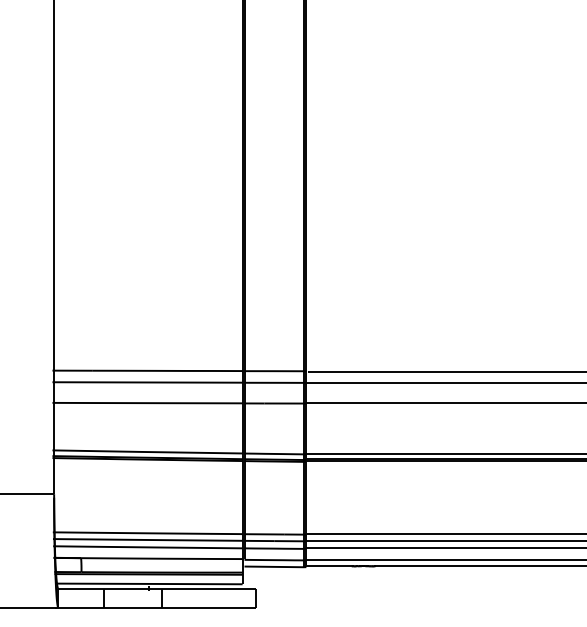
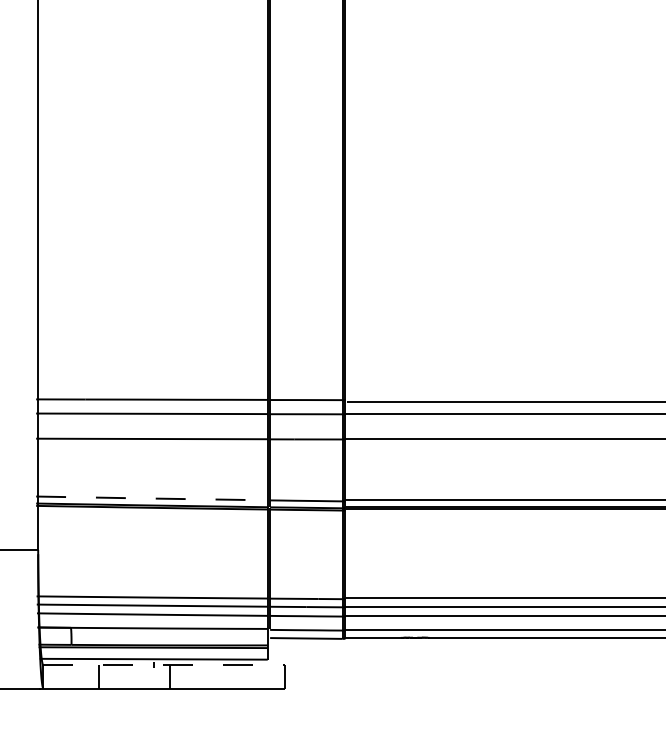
line: (147, 452) -> (151, 499), solid -> dashed
line: (157, 589) -> (164, 666), solid -> dashed

